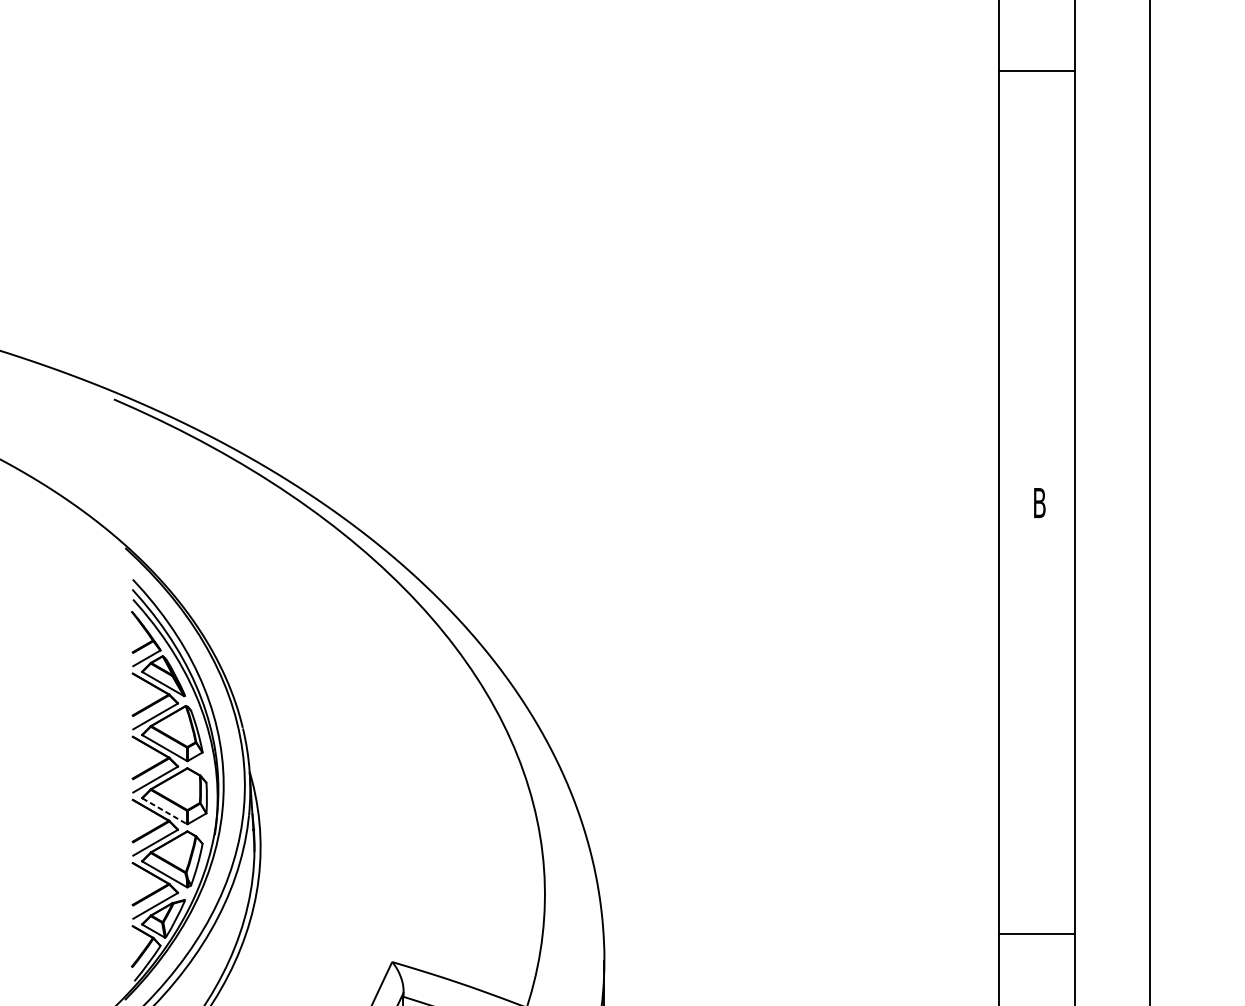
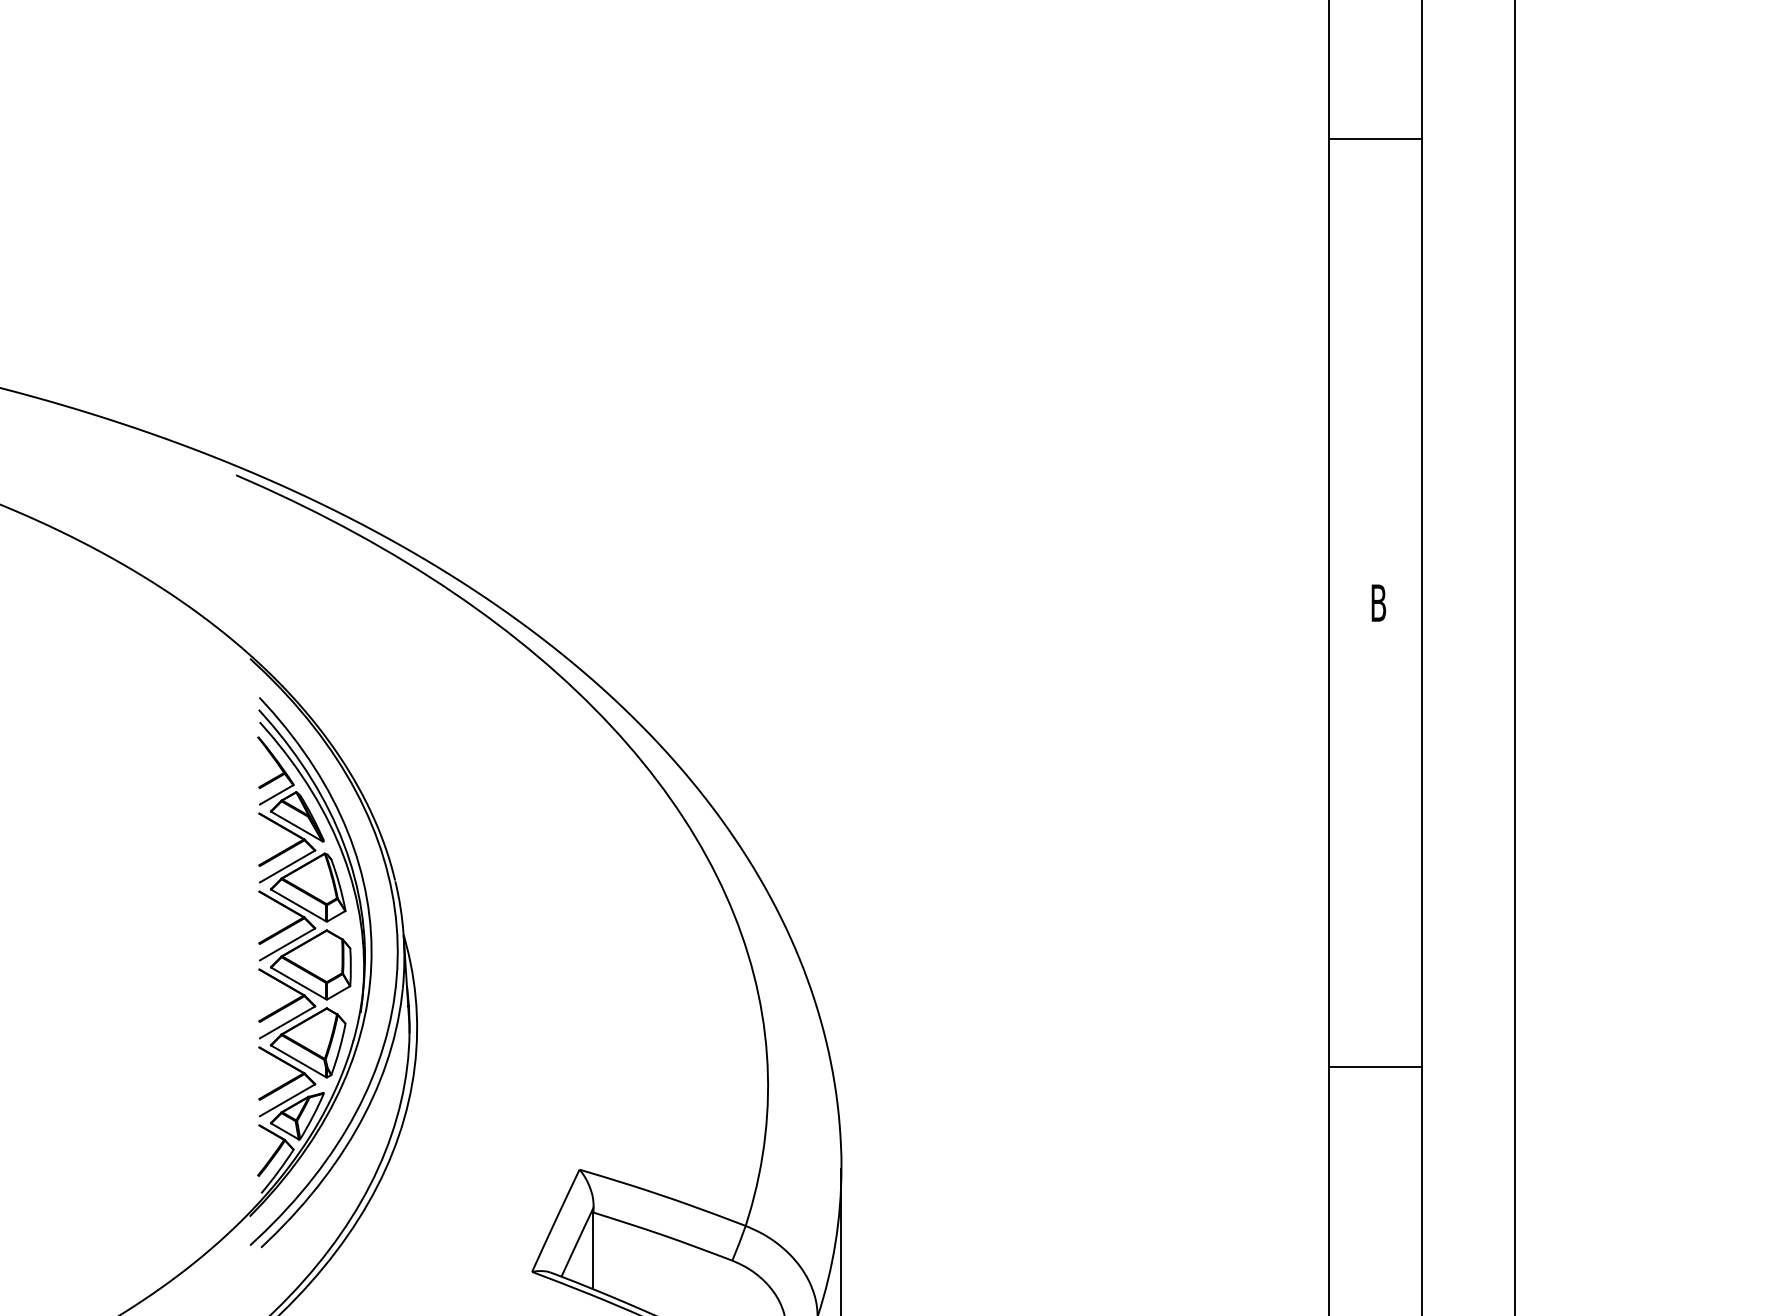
line: (1036, 71) -> (1374, 139), moved
line: (164, 811) -> (298, 983), dashed -> solid
line: (1036, 934) -> (1374, 1067), moved

